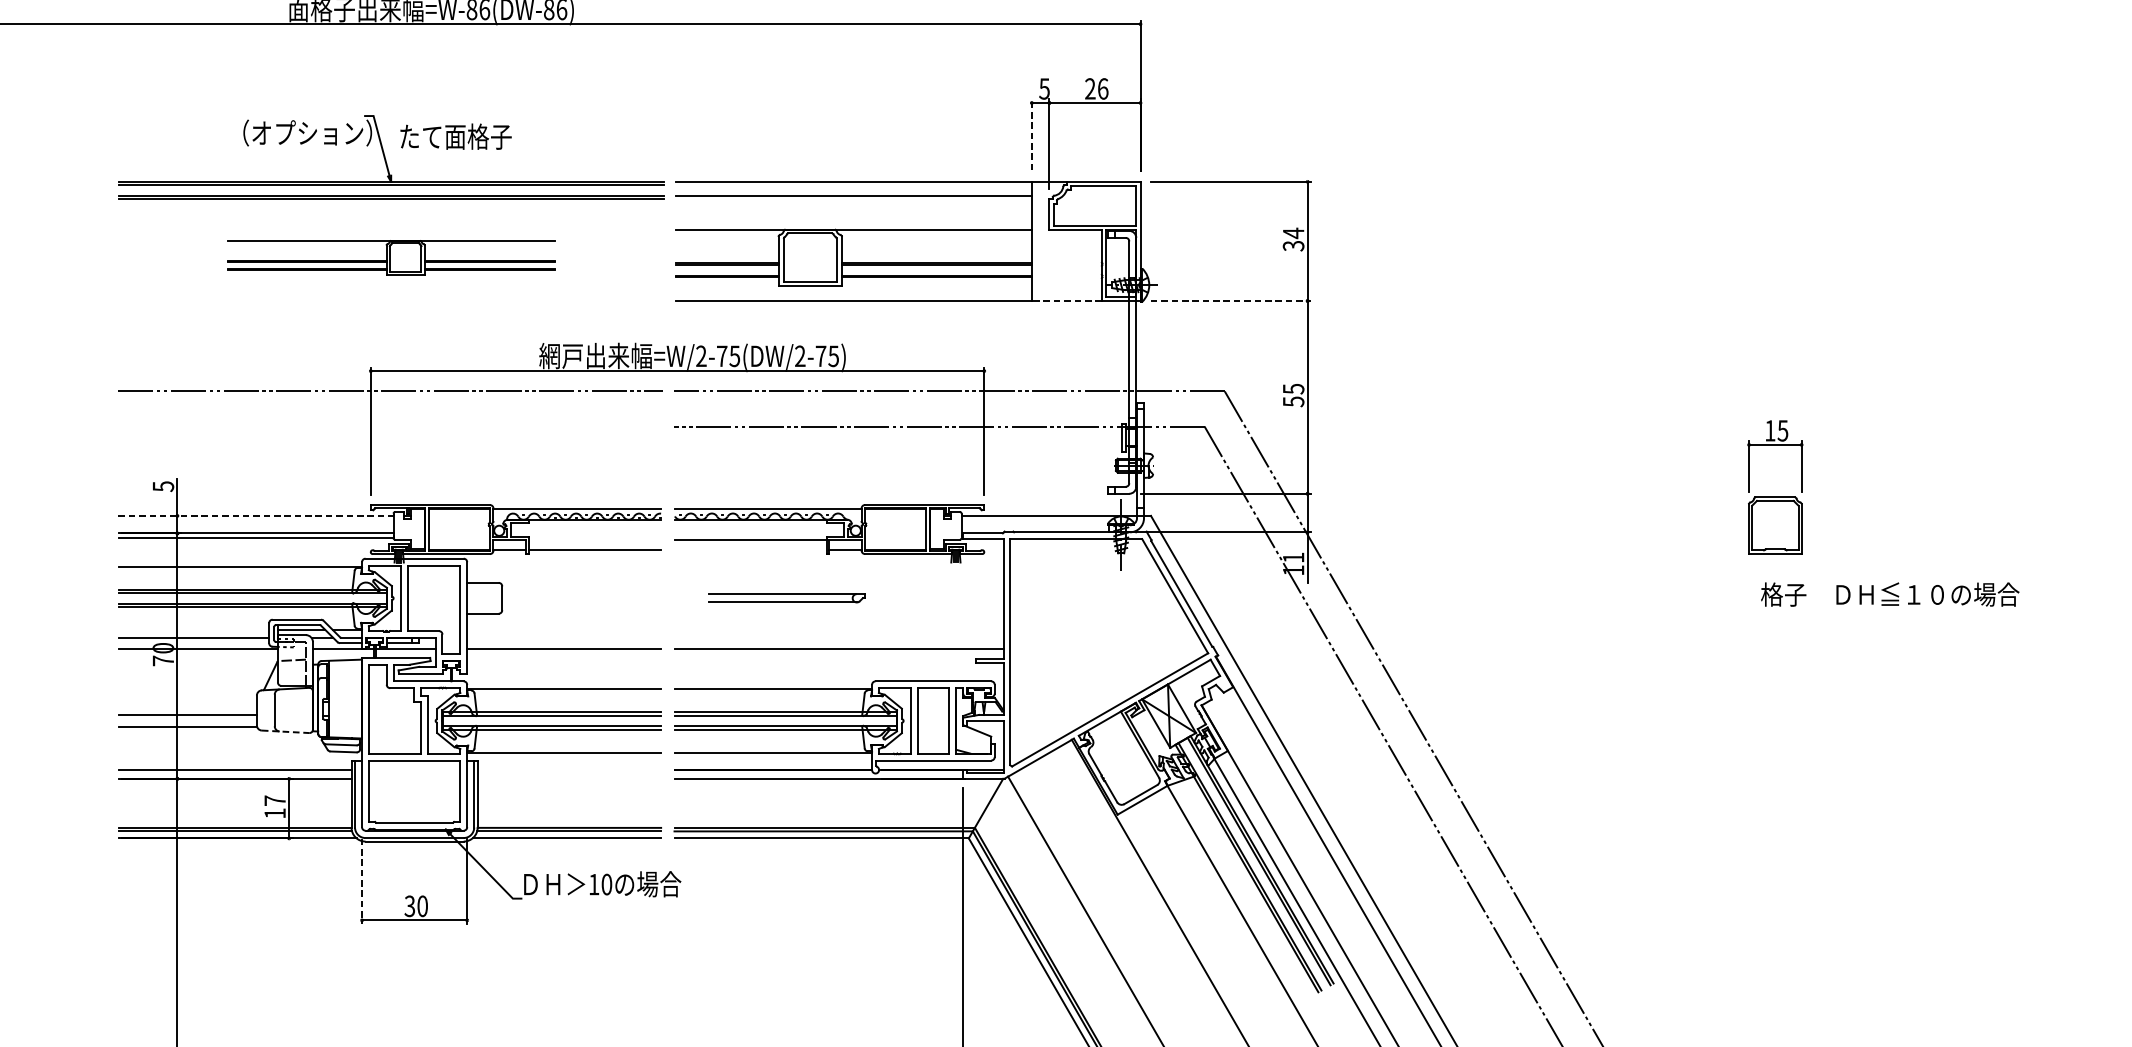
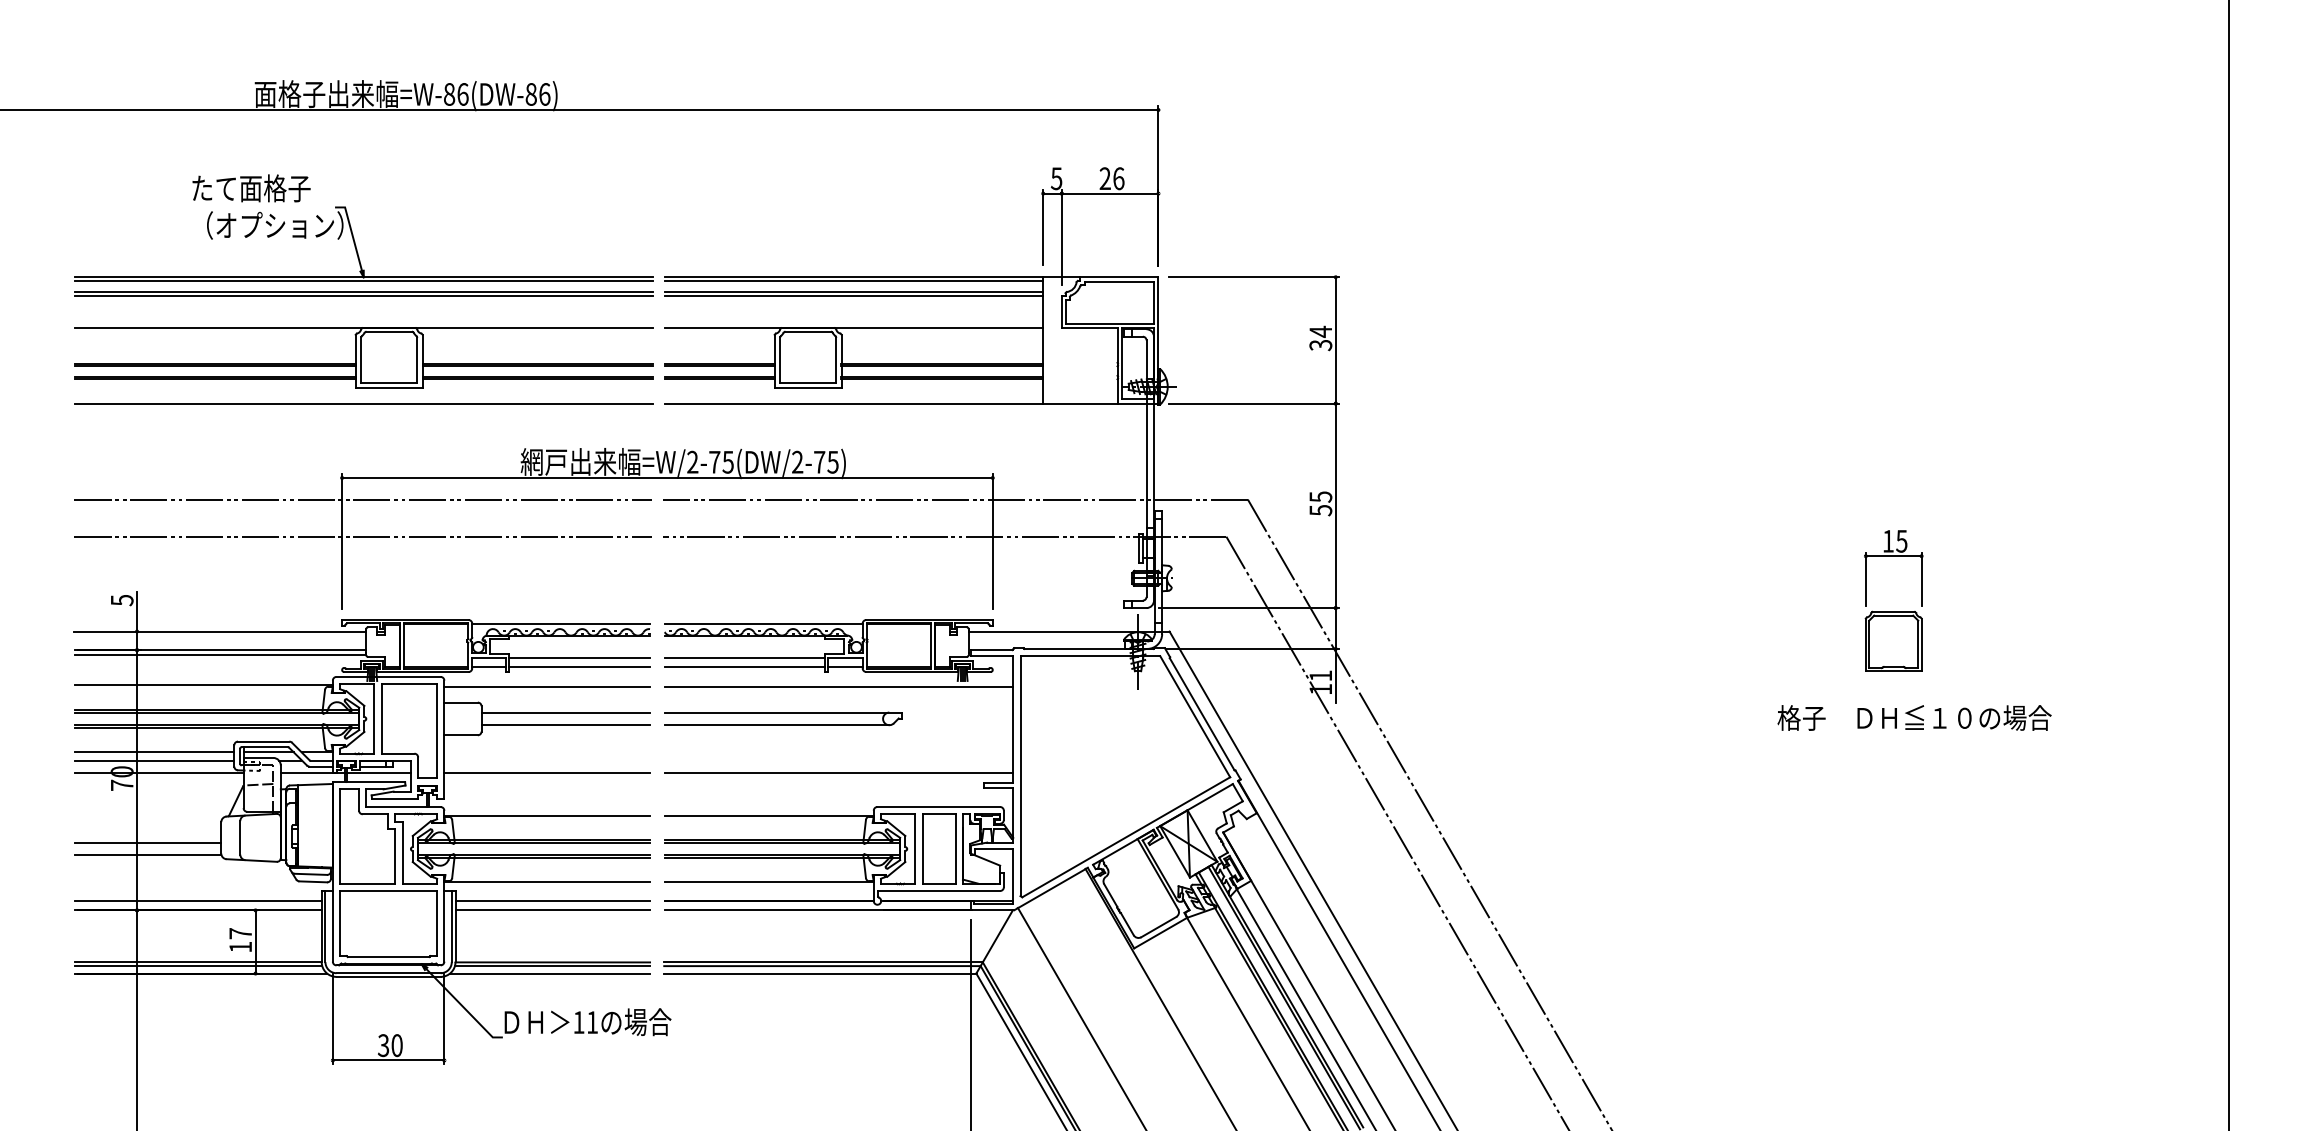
line: (1032, 134) -> (1043, 227), dashed -> solid
text: (456, 136) -> (251, 188), moved
line: (853, 184) -> (854, 280), added
line: (853, 199) -> (854, 295), added
part: (390, 257) -> (363, 357), size x1.67
line: (390, 300) -> (363, 403), added
line: (1066, 300) -> (1079, 403), dashed -> solid
line: (1231, 300) -> (1254, 403), dashed -> solid
line: (390, 426) -> (363, 536), added
part: (1775, 497) -> (1893, 611), moved
line: (256, 515) -> (220, 631), dashed -> solid
line: (594, 540) -> (579, 657), added
line: (750, 549) -> (744, 667), added
line: (564, 568) -> (547, 687), added
line: (838, 568) -> (838, 687), added
line: (581, 592) -> (565, 712), added
text: (1890, 594) -> (1914, 717), moved
part: (786, 597) -> (783, 718), size x1.43
line: (581, 604) -> (565, 725), added
line: (193, 629) -> (154, 752), added
line: (286, 731) -> (252, 860), dashed -> solid
line: (569, 770) -> (552, 901), added
line: (569, 778) -> (552, 910), added
line: (361, 881) -> (332, 1019), dashed -> solid
text: (606, 884) -> (592, 1022), 10 -> 11

